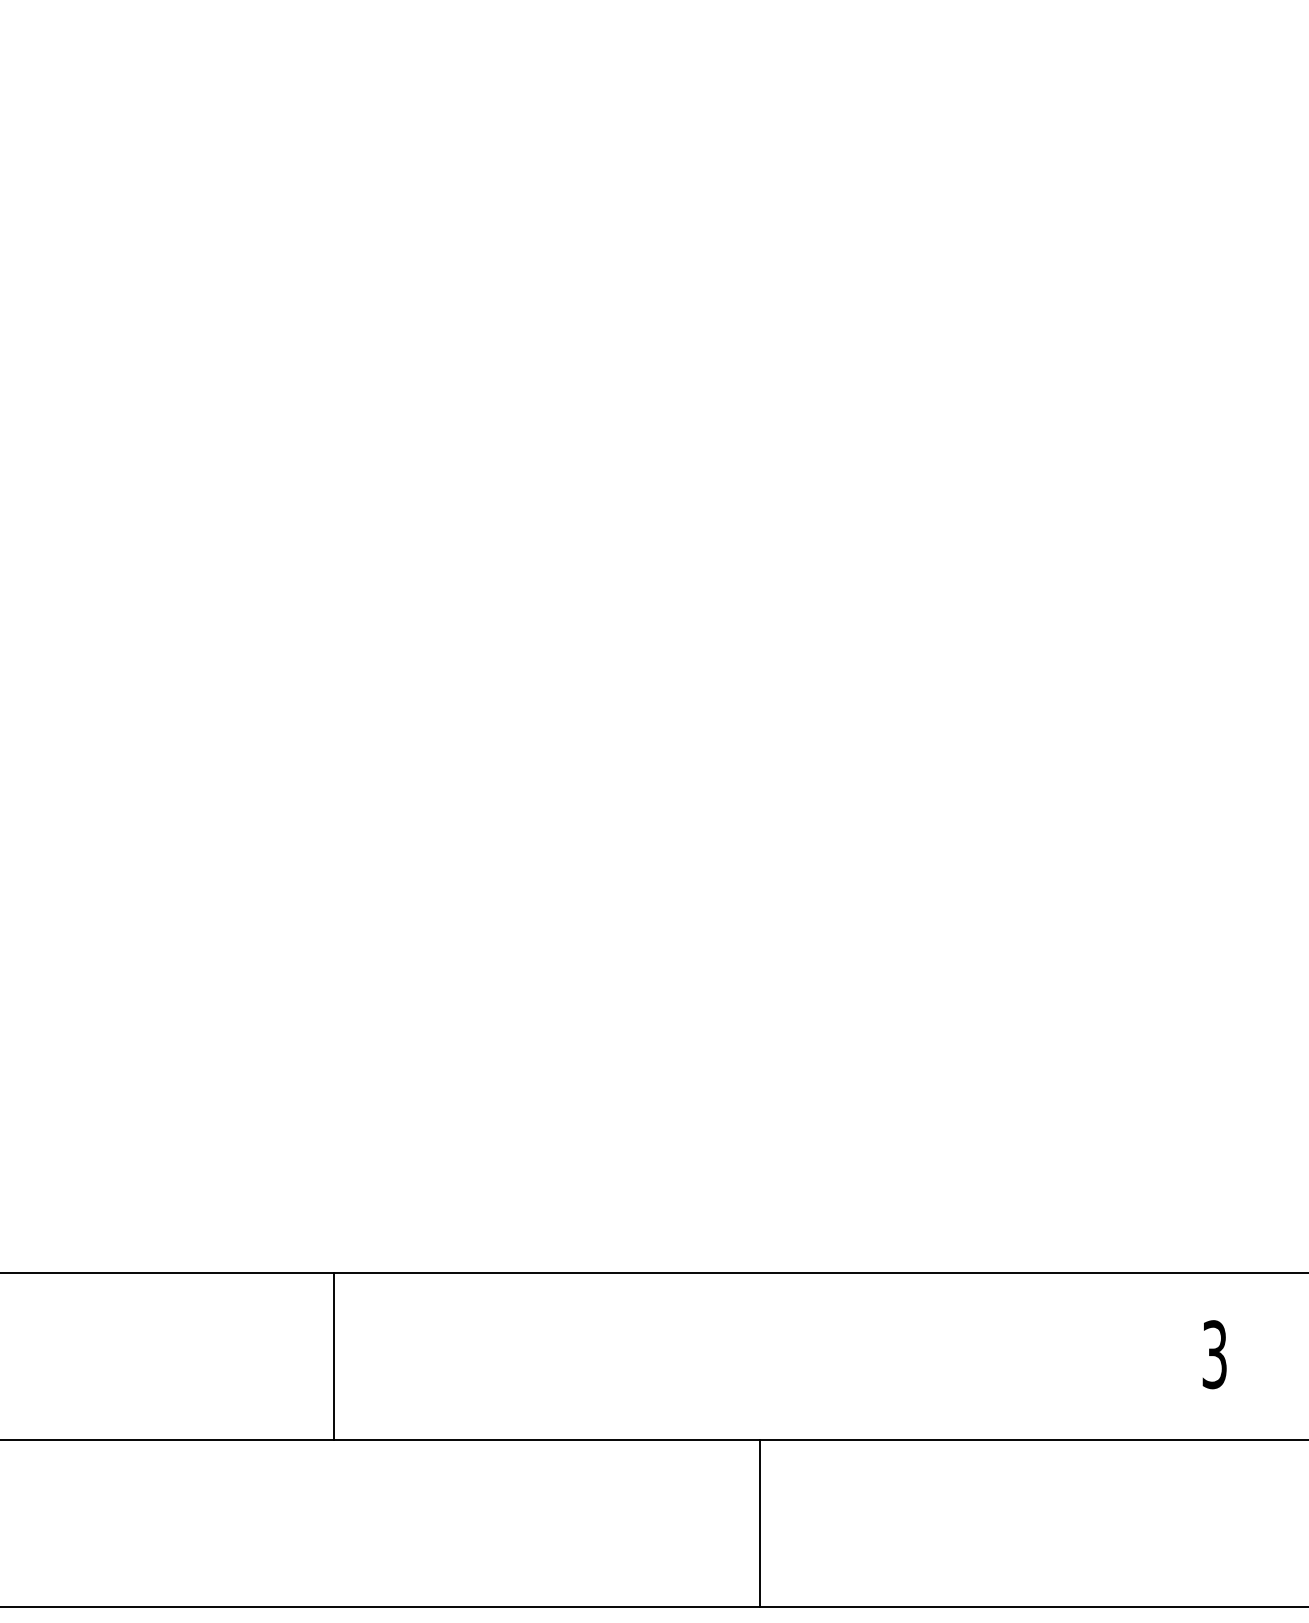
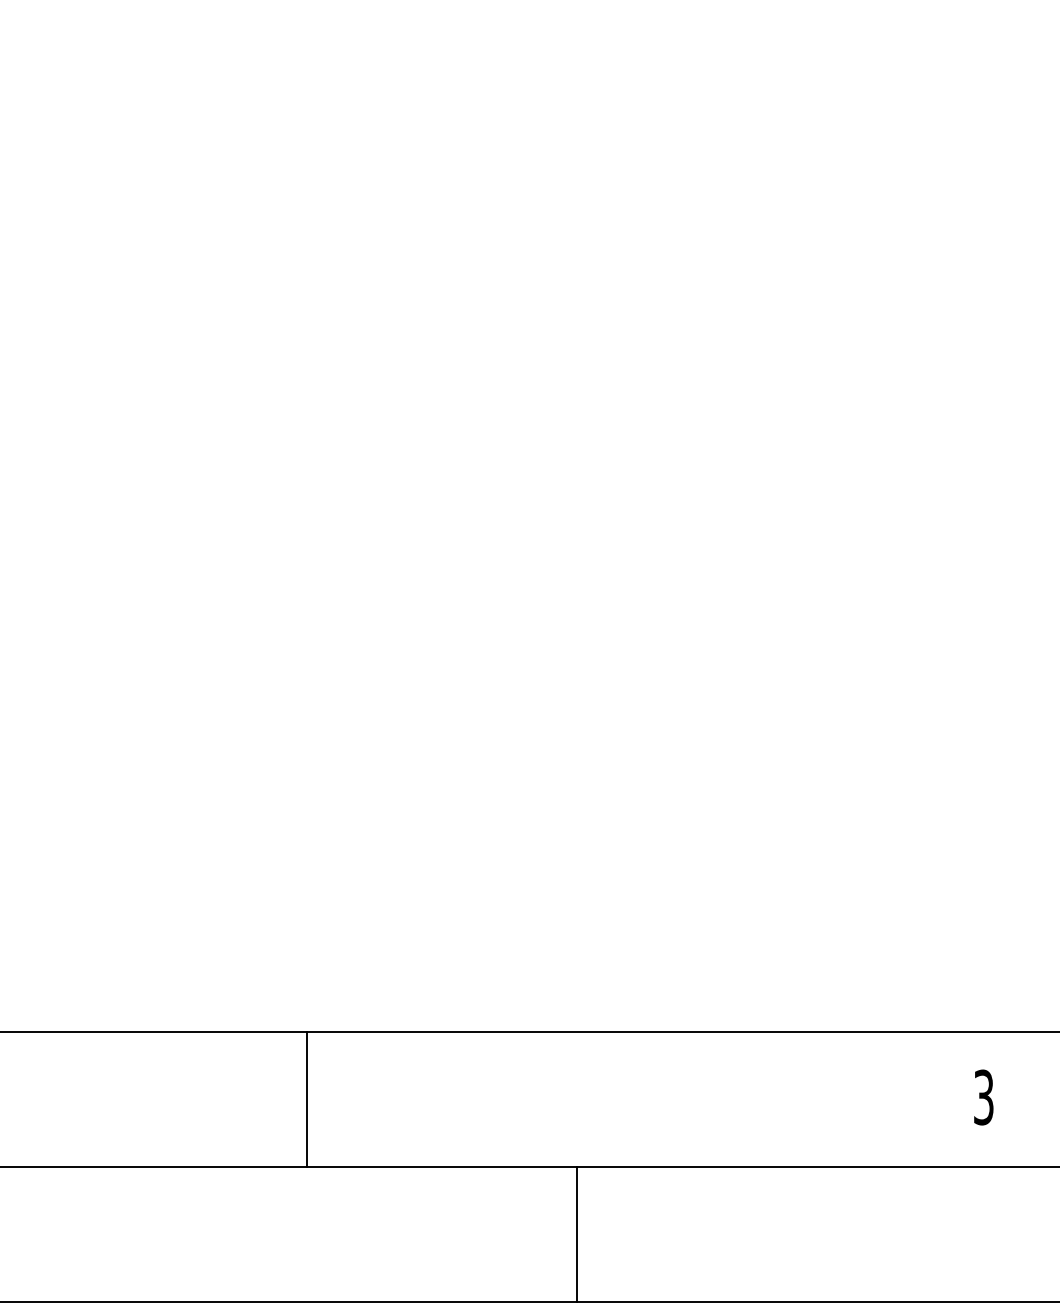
line: (334, 1356) -> (307, 1099), moved
line: (759, 1523) -> (576, 1234), moved

